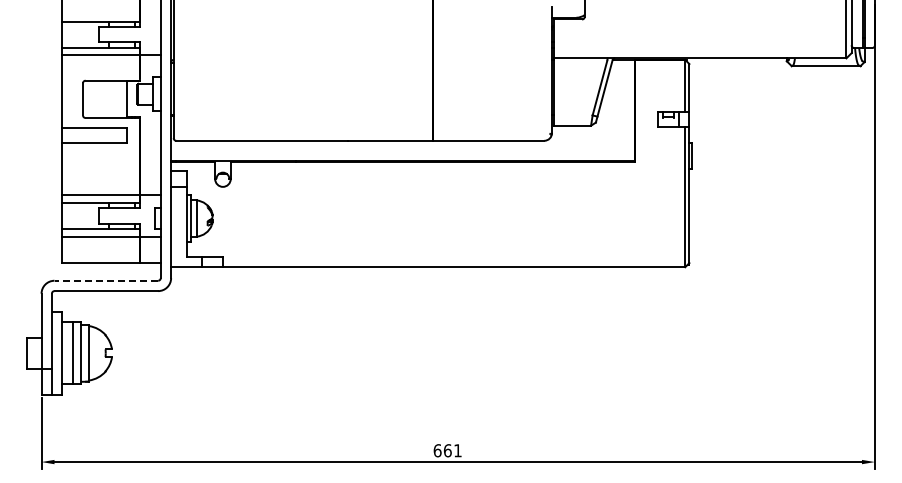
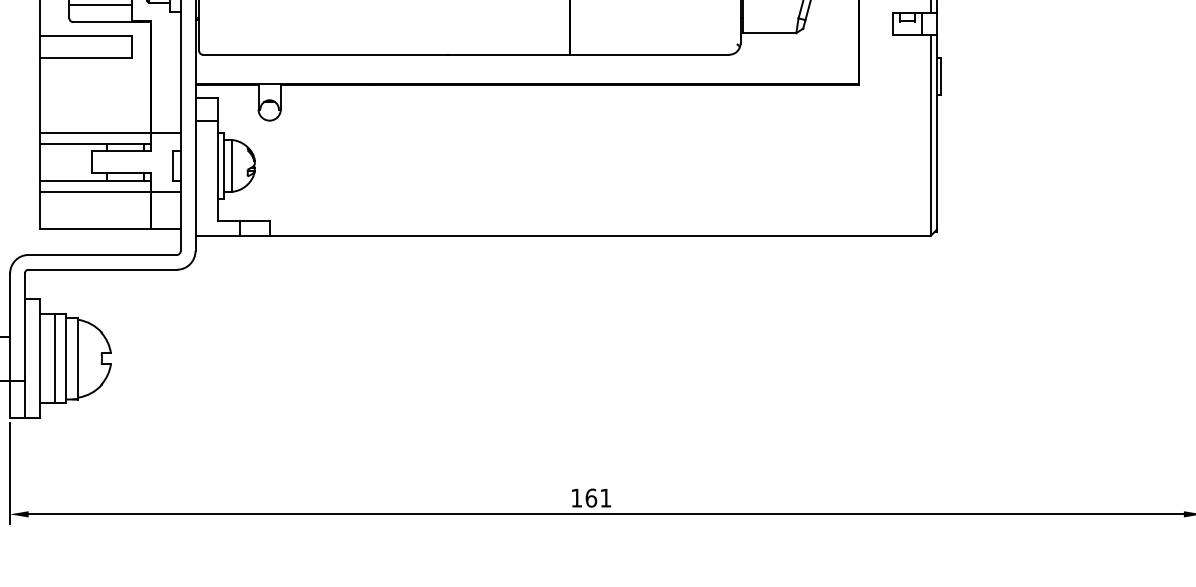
line: (105, 106) -> (101, 5), added
line: (106, 280) -> (103, 254), dashed -> solid
text: (437, 450) -> (576, 497), 661 -> 161

